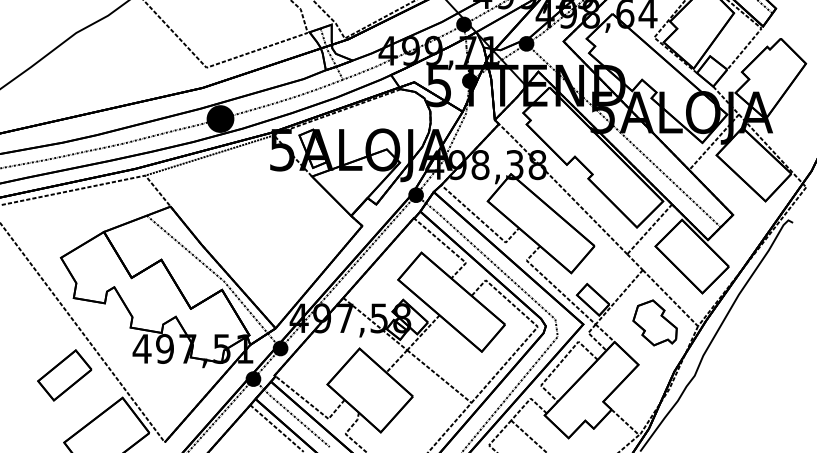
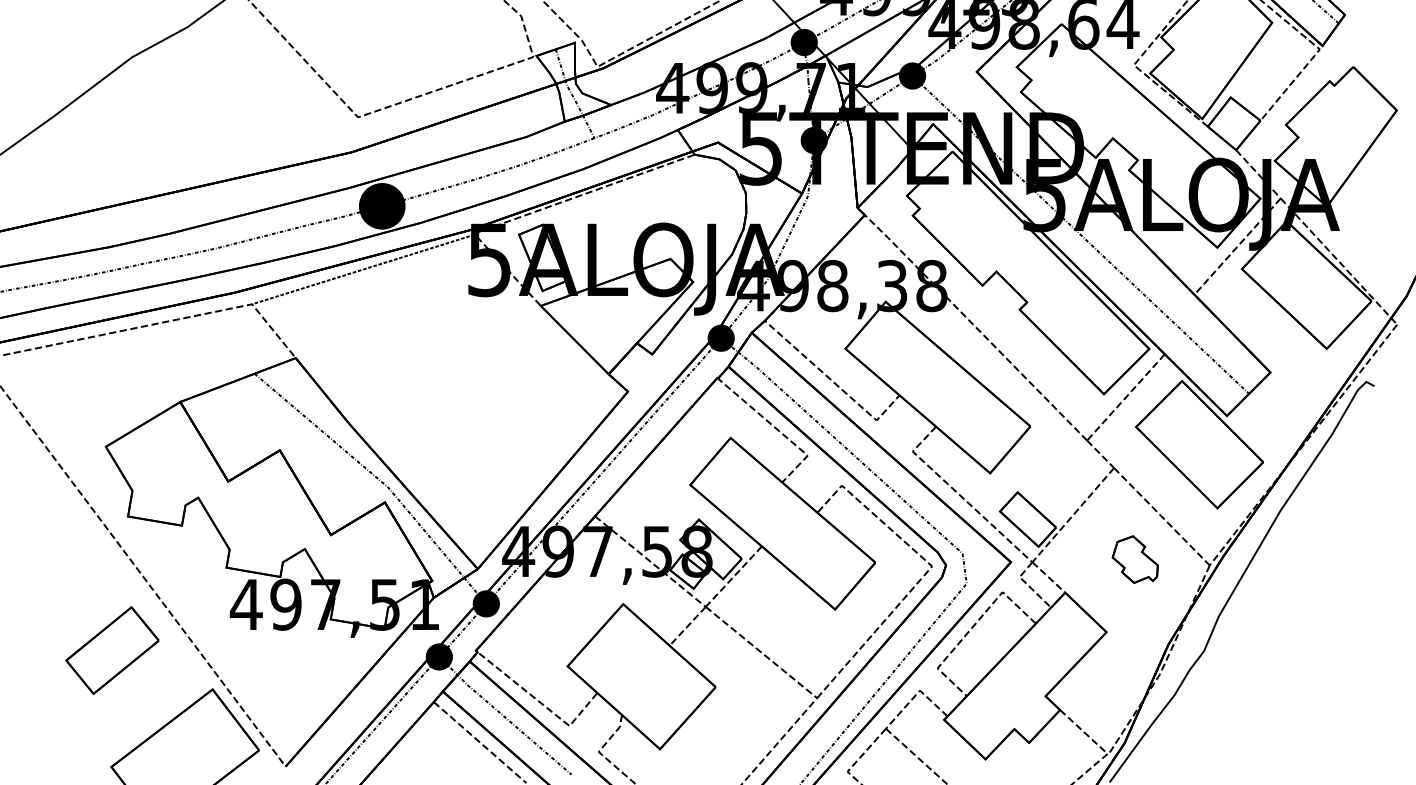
part: (654, 322) -> (1134, 558), size x0.6

